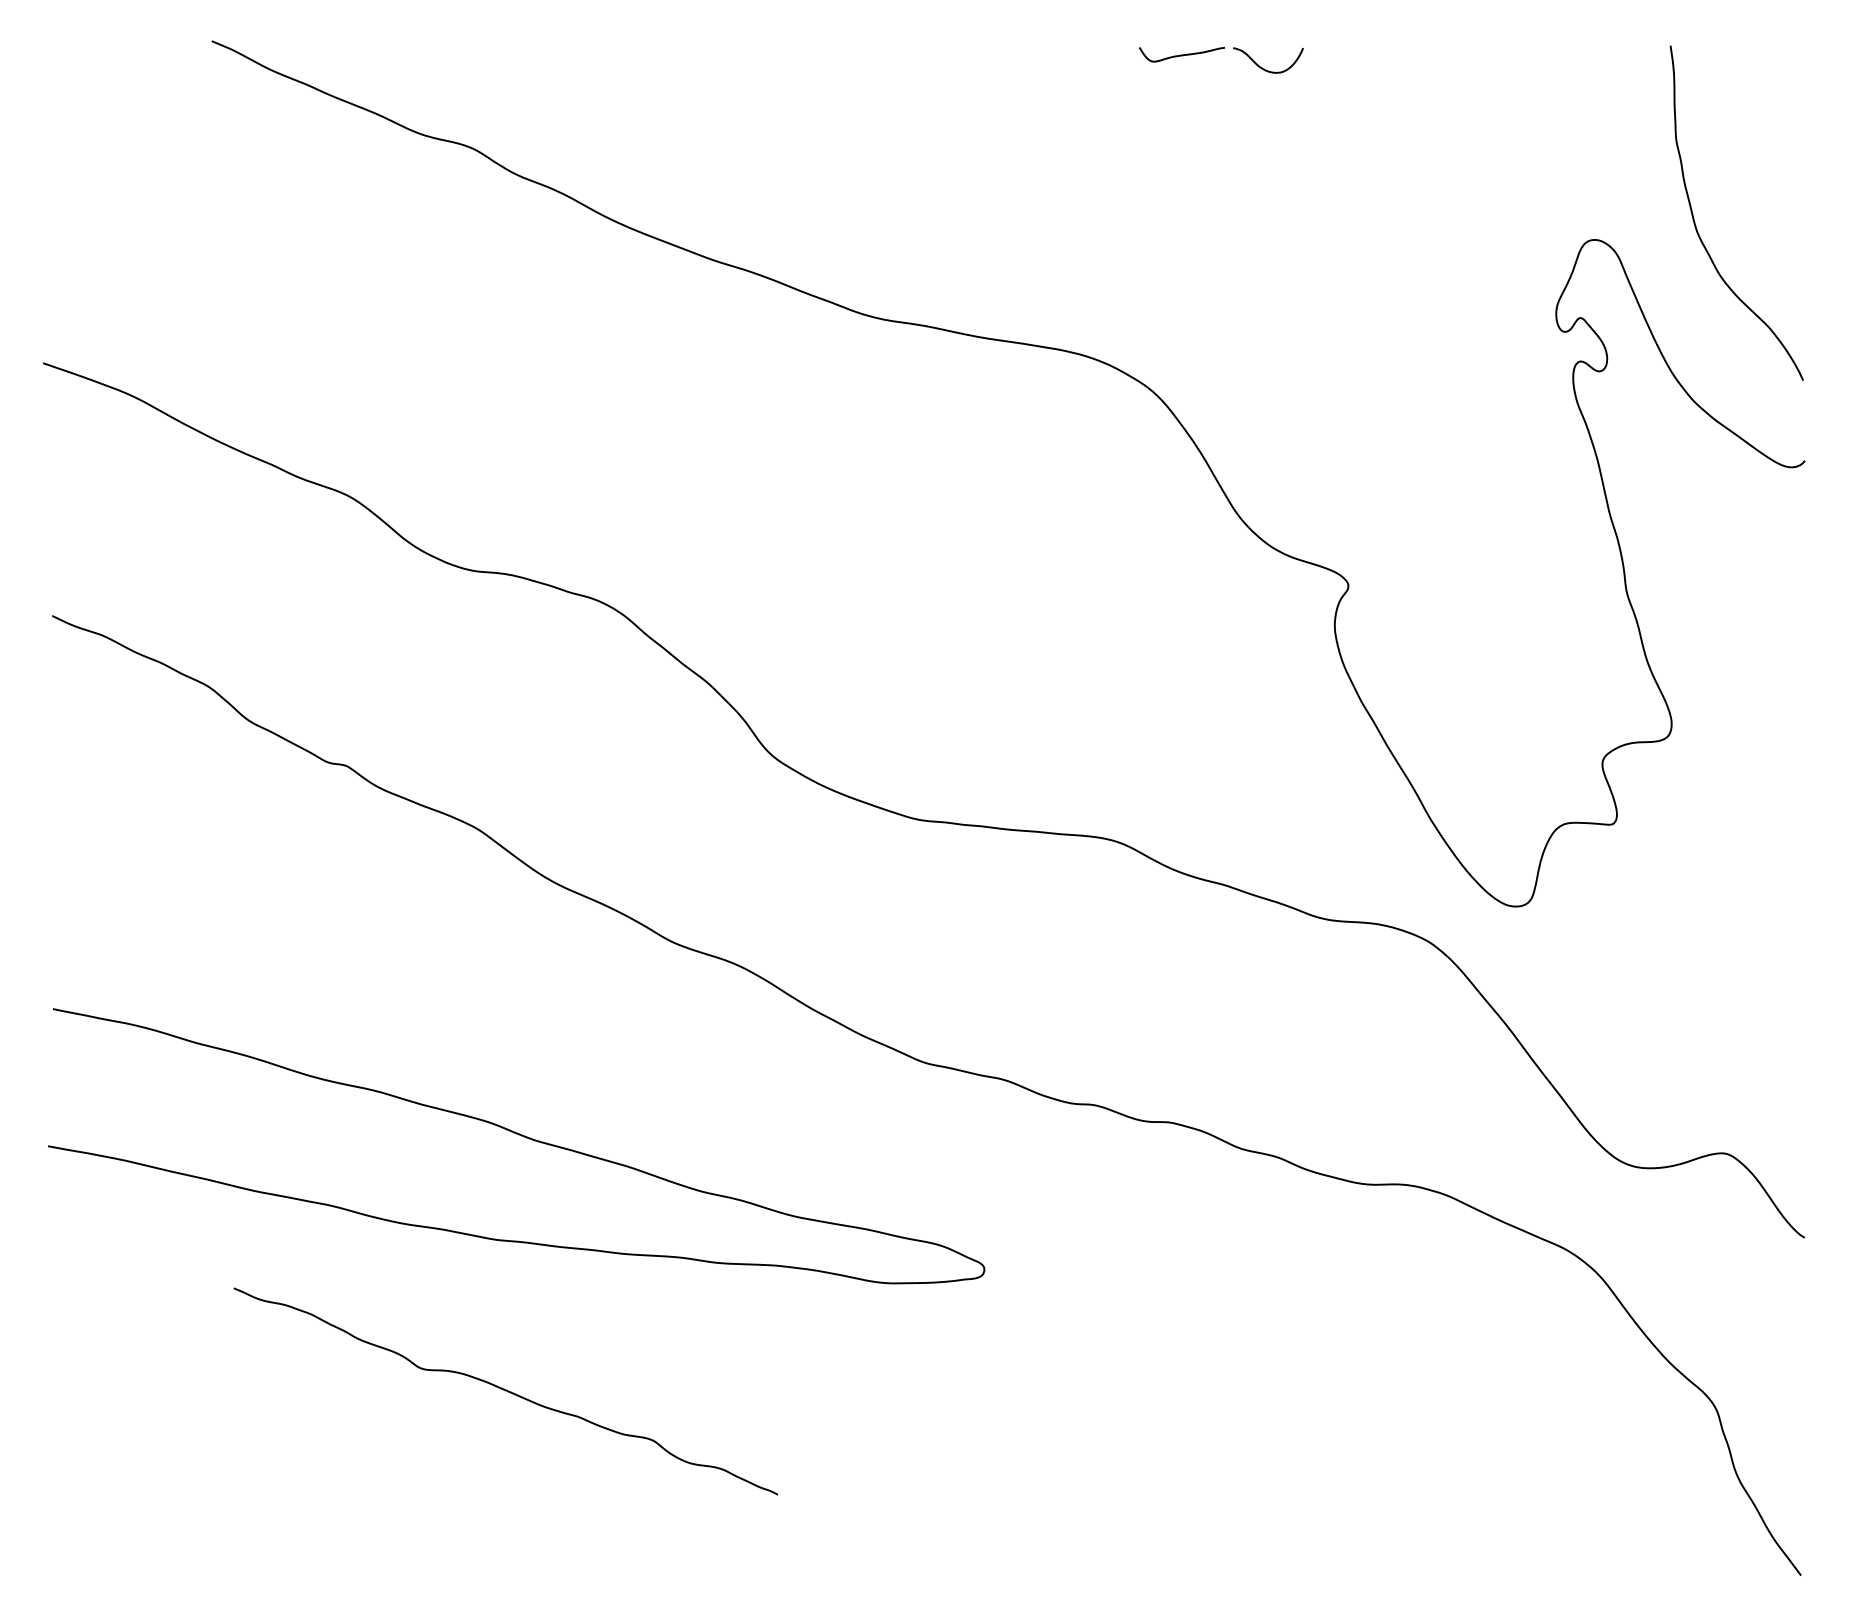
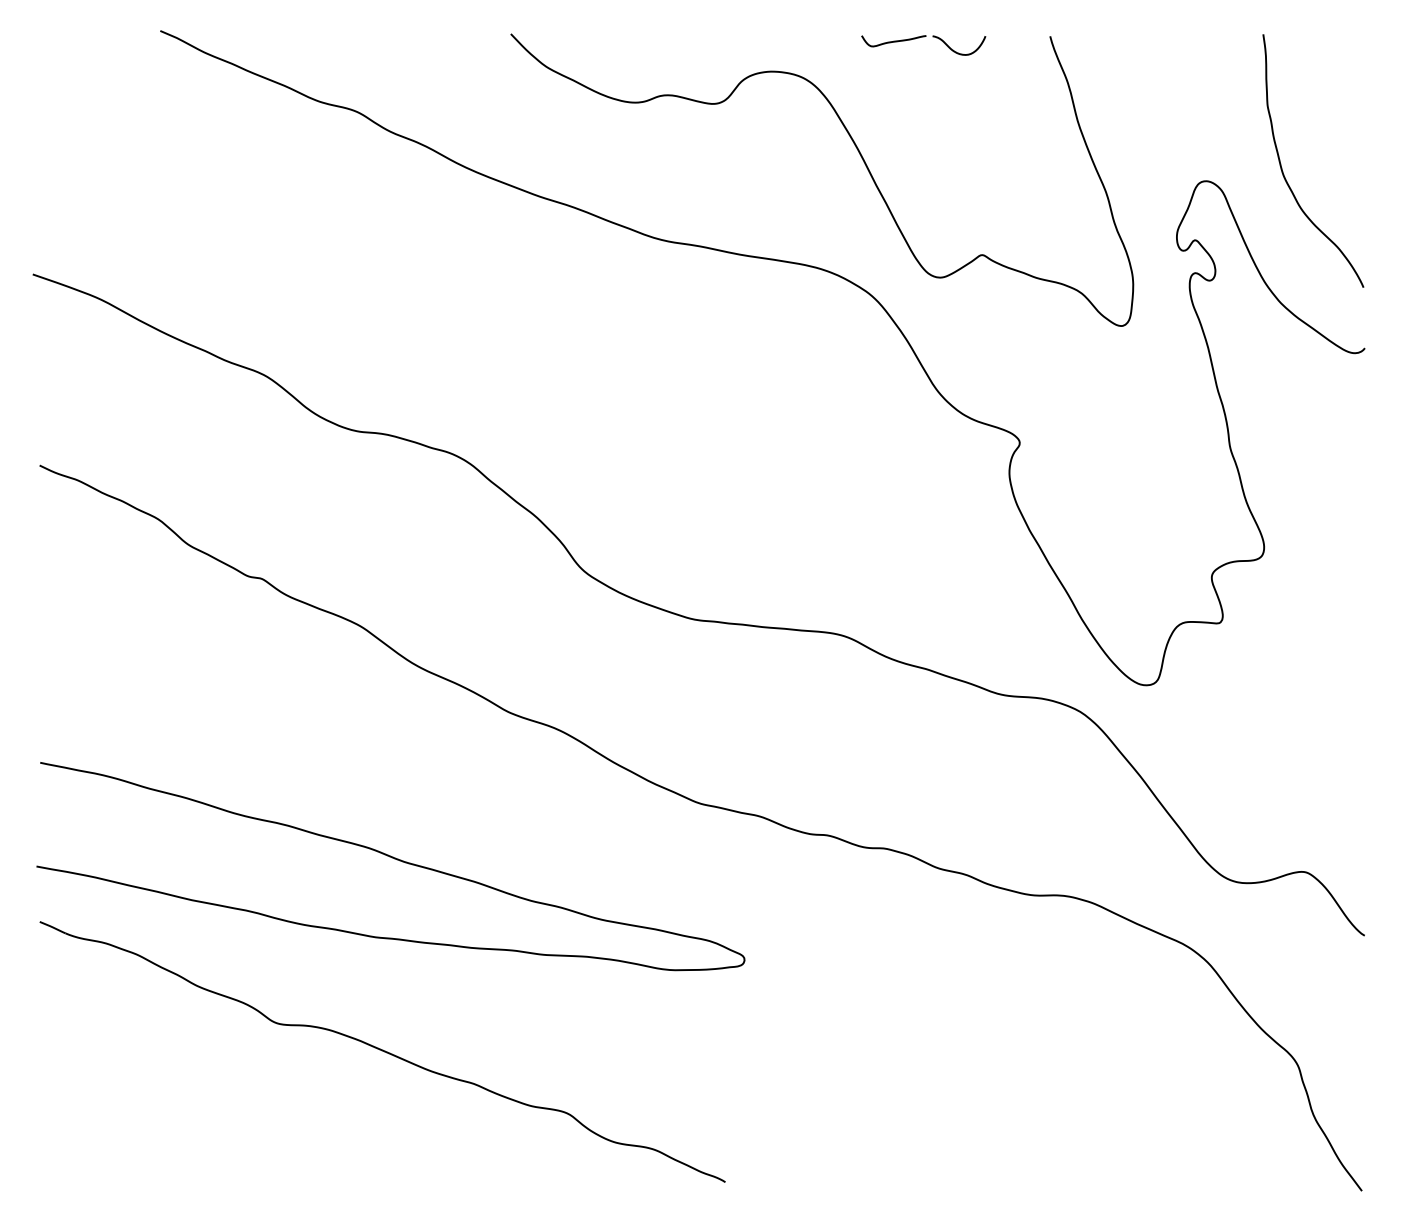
curve: (1140, 211) -> (862, 159), added
part: (505, 1391) -> (382, 1051), size x1.67

